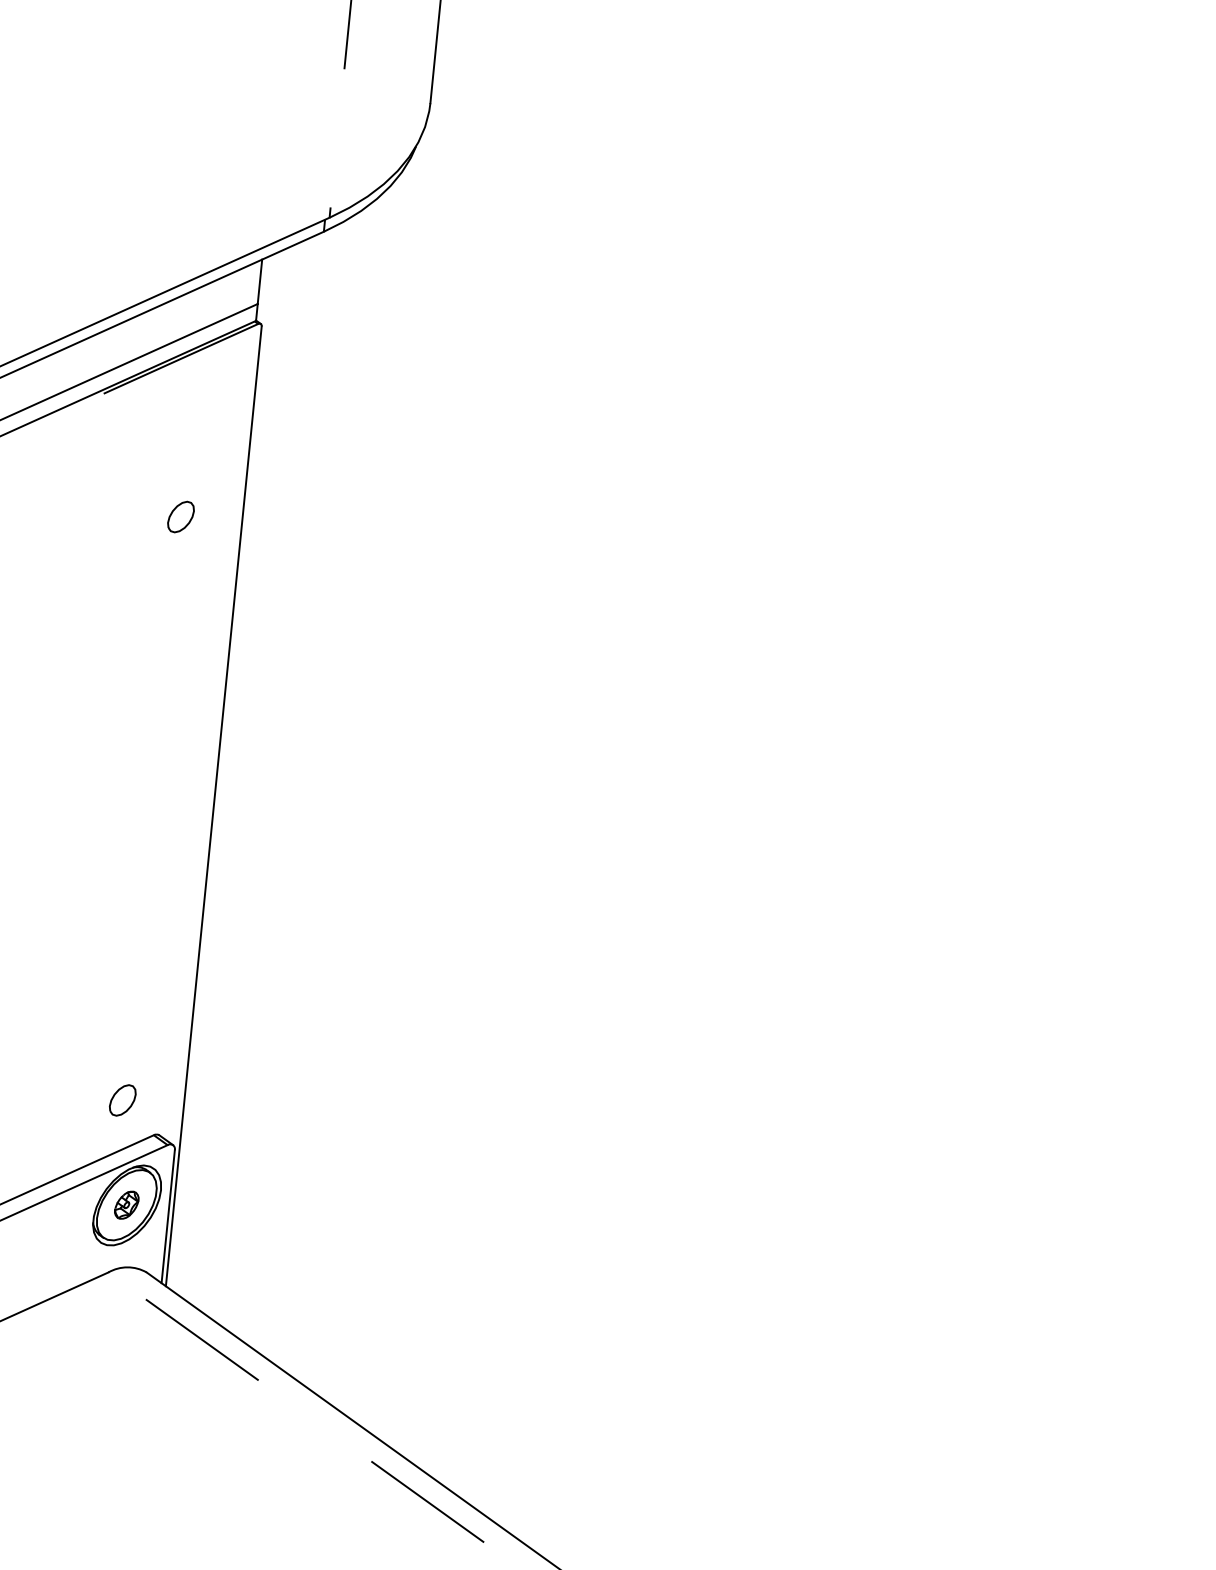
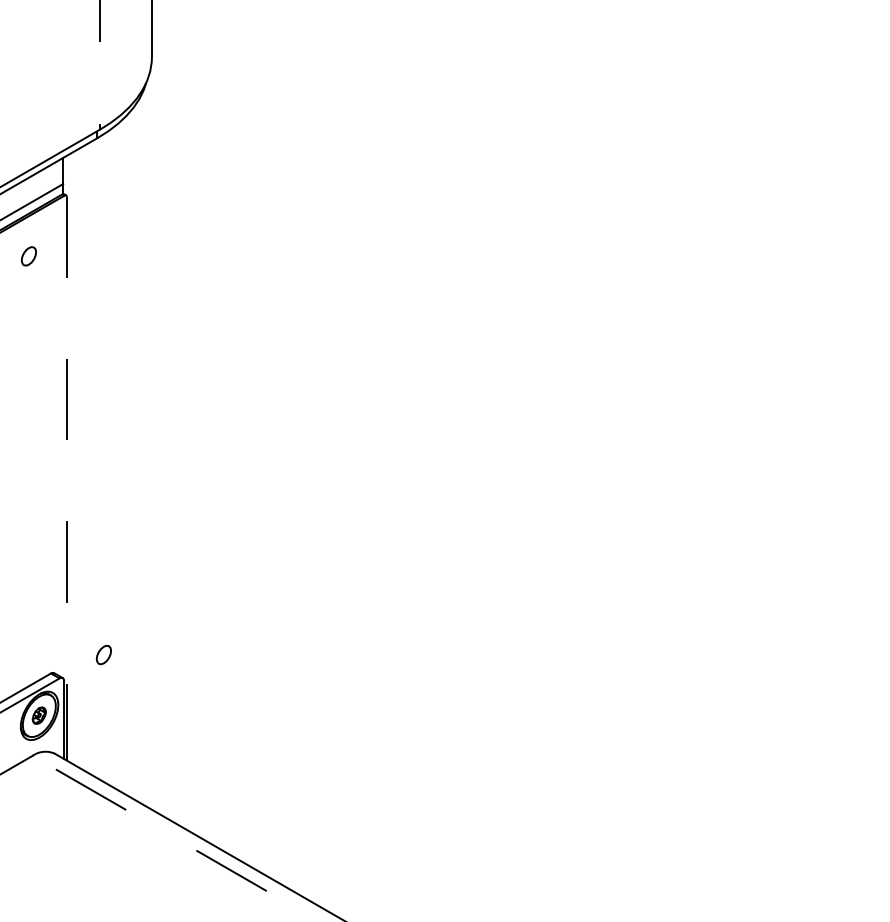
part: (180, 517) -> (28, 256), moved
line: (213, 805) -> (66, 478), solid -> dashed
part: (122, 1099) -> (103, 654), moved

